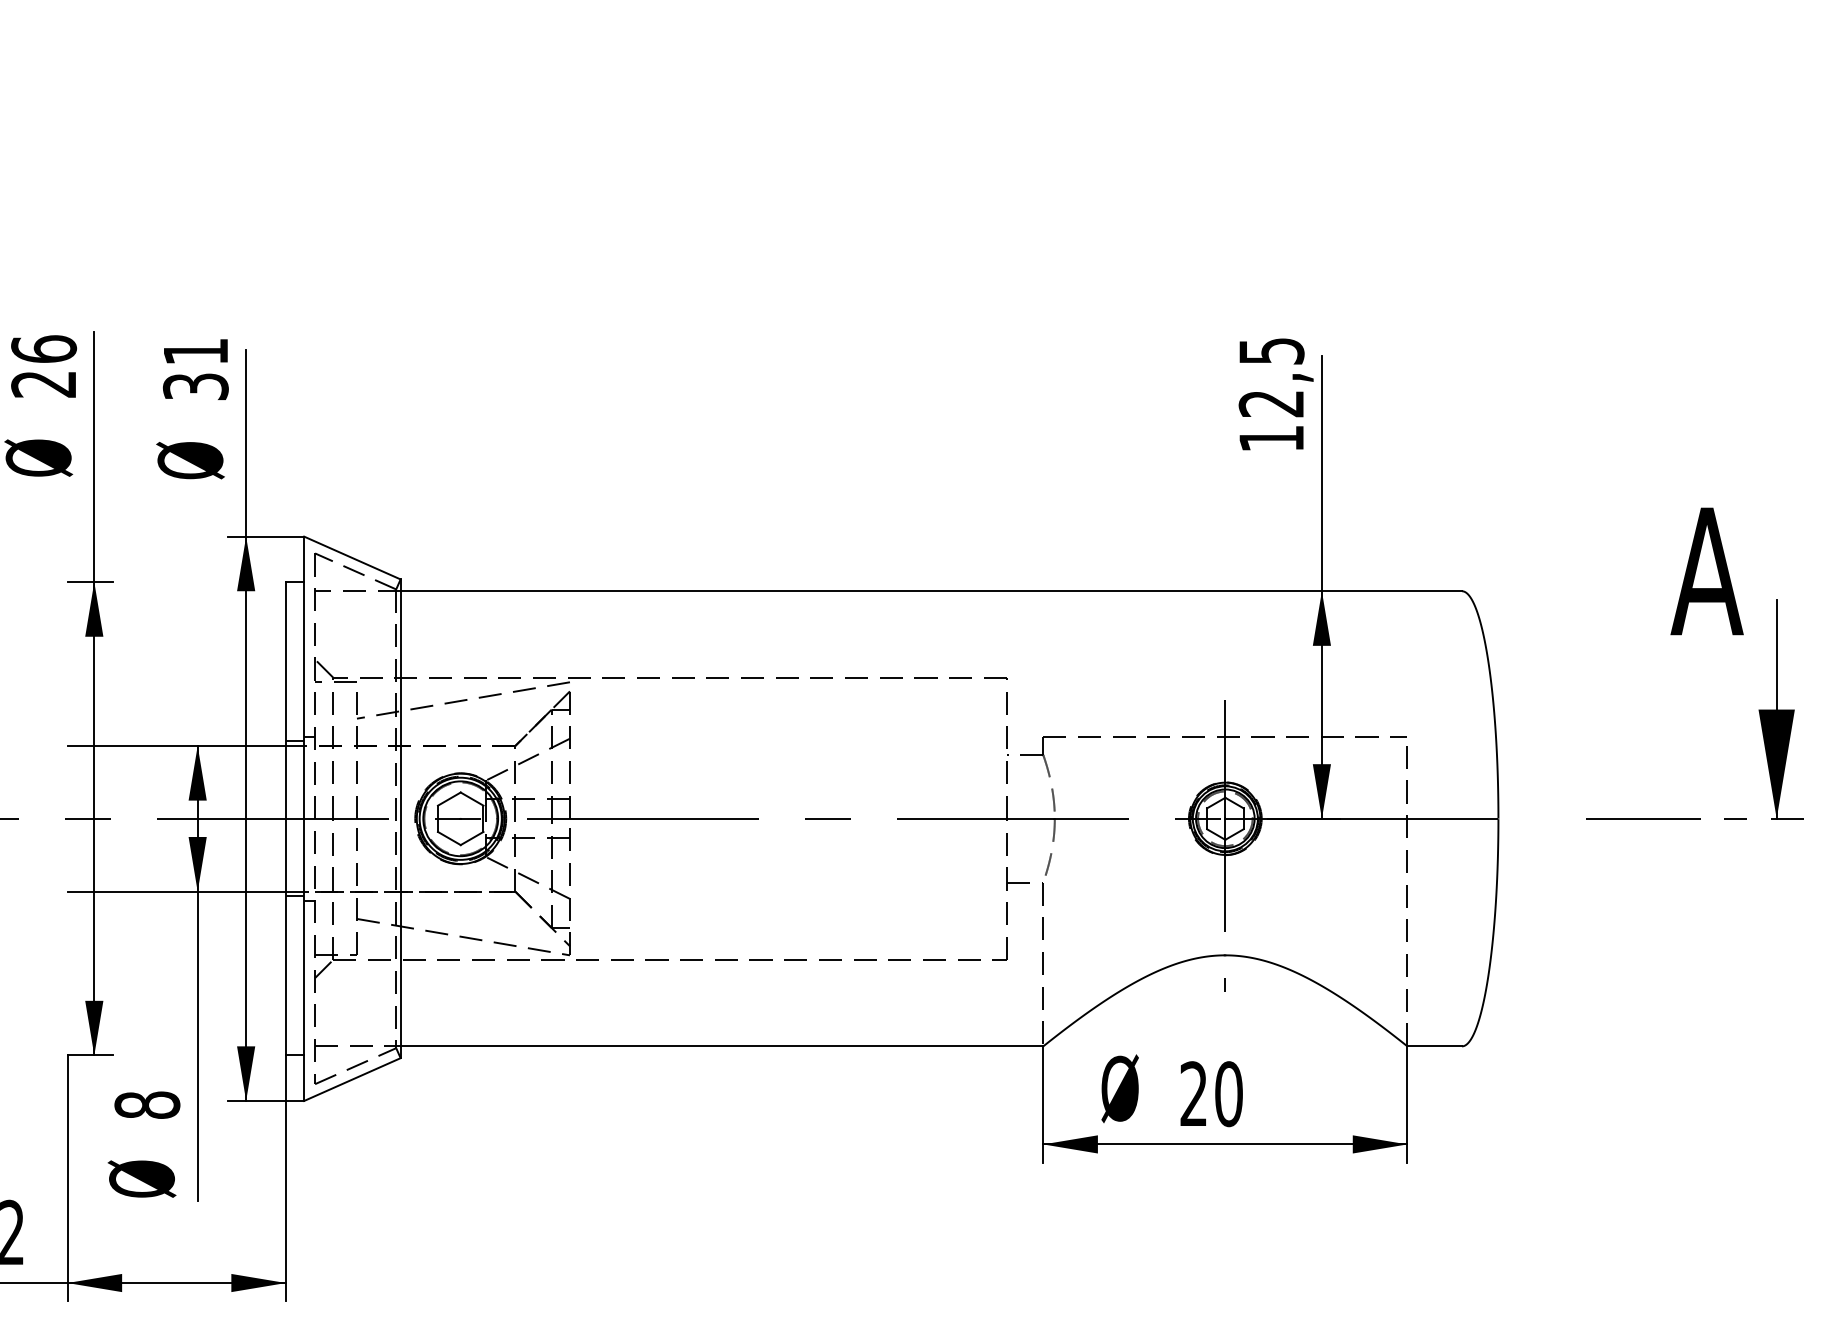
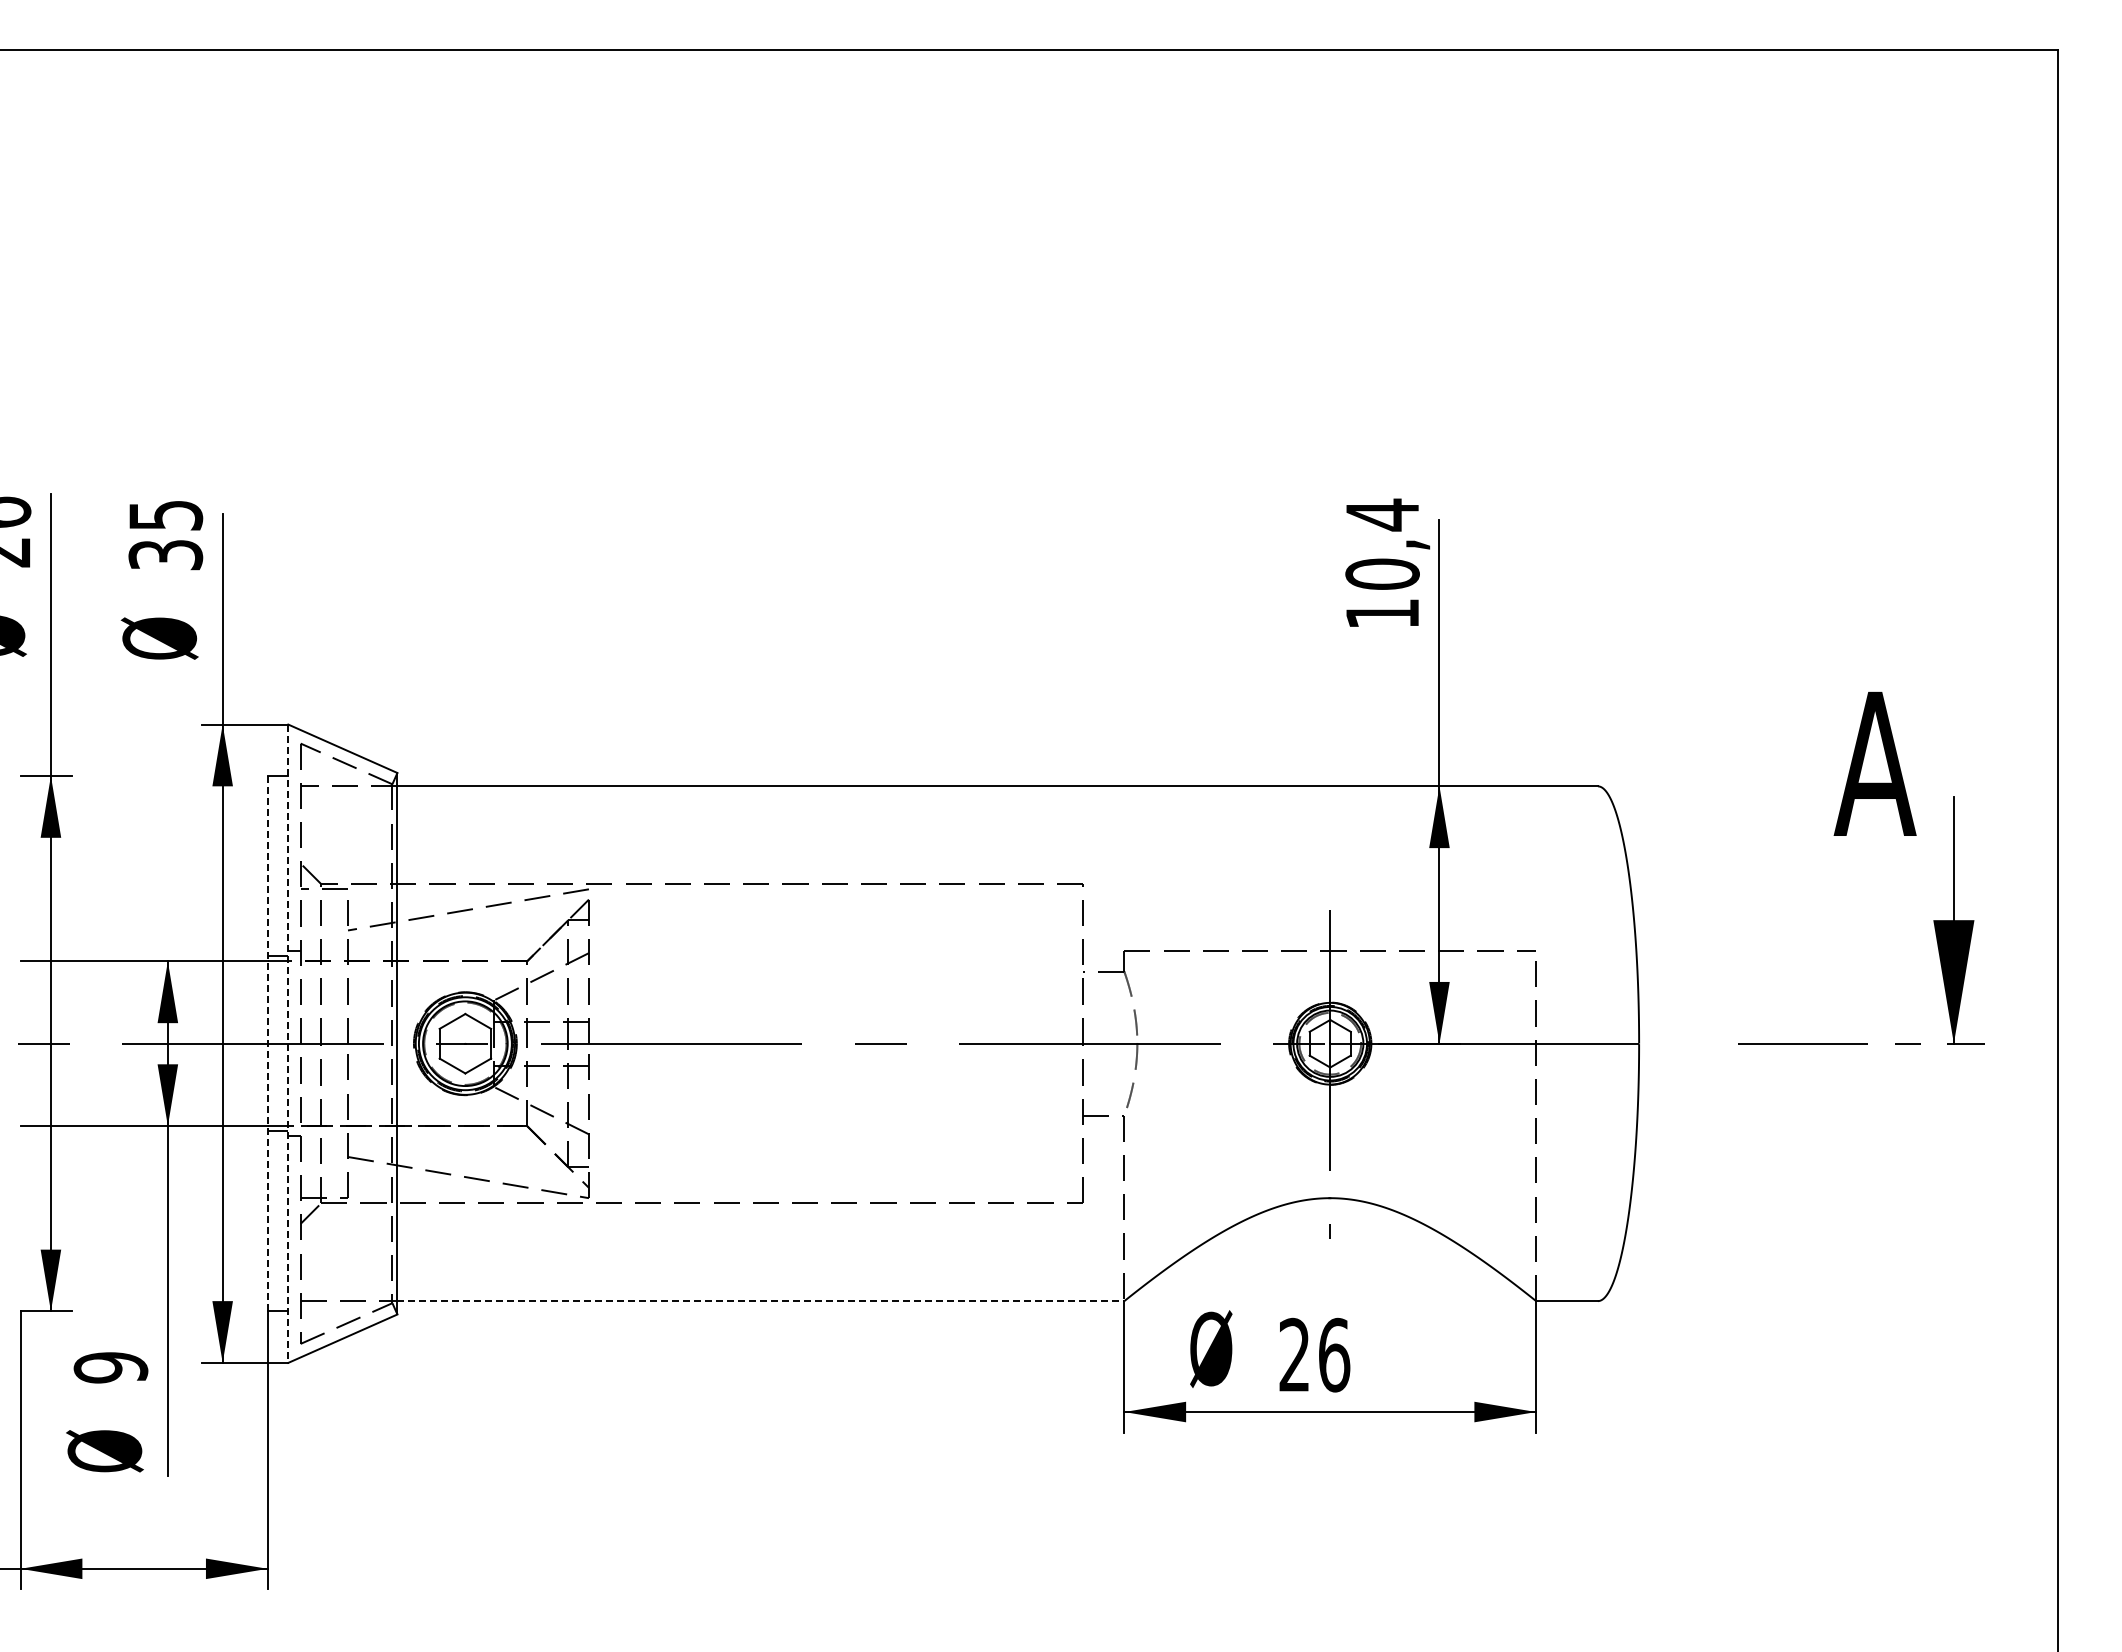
text: (196, 351) -> (166, 515), 31 -> 35
text: (1271, 376) -> (1382, 543), 12,5 -> 10,4
line: (285, 818) -> (267, 1043), solid -> dashed
line: (304, 819) -> (288, 1044), solid -> dashed
line: (722, 1046) -> (761, 1301), solid -> dashed
text: (1229, 1093) -> (1334, 1354), 20 -> 26
text: (146, 1105) -> (110, 1367), 8 -> 9

